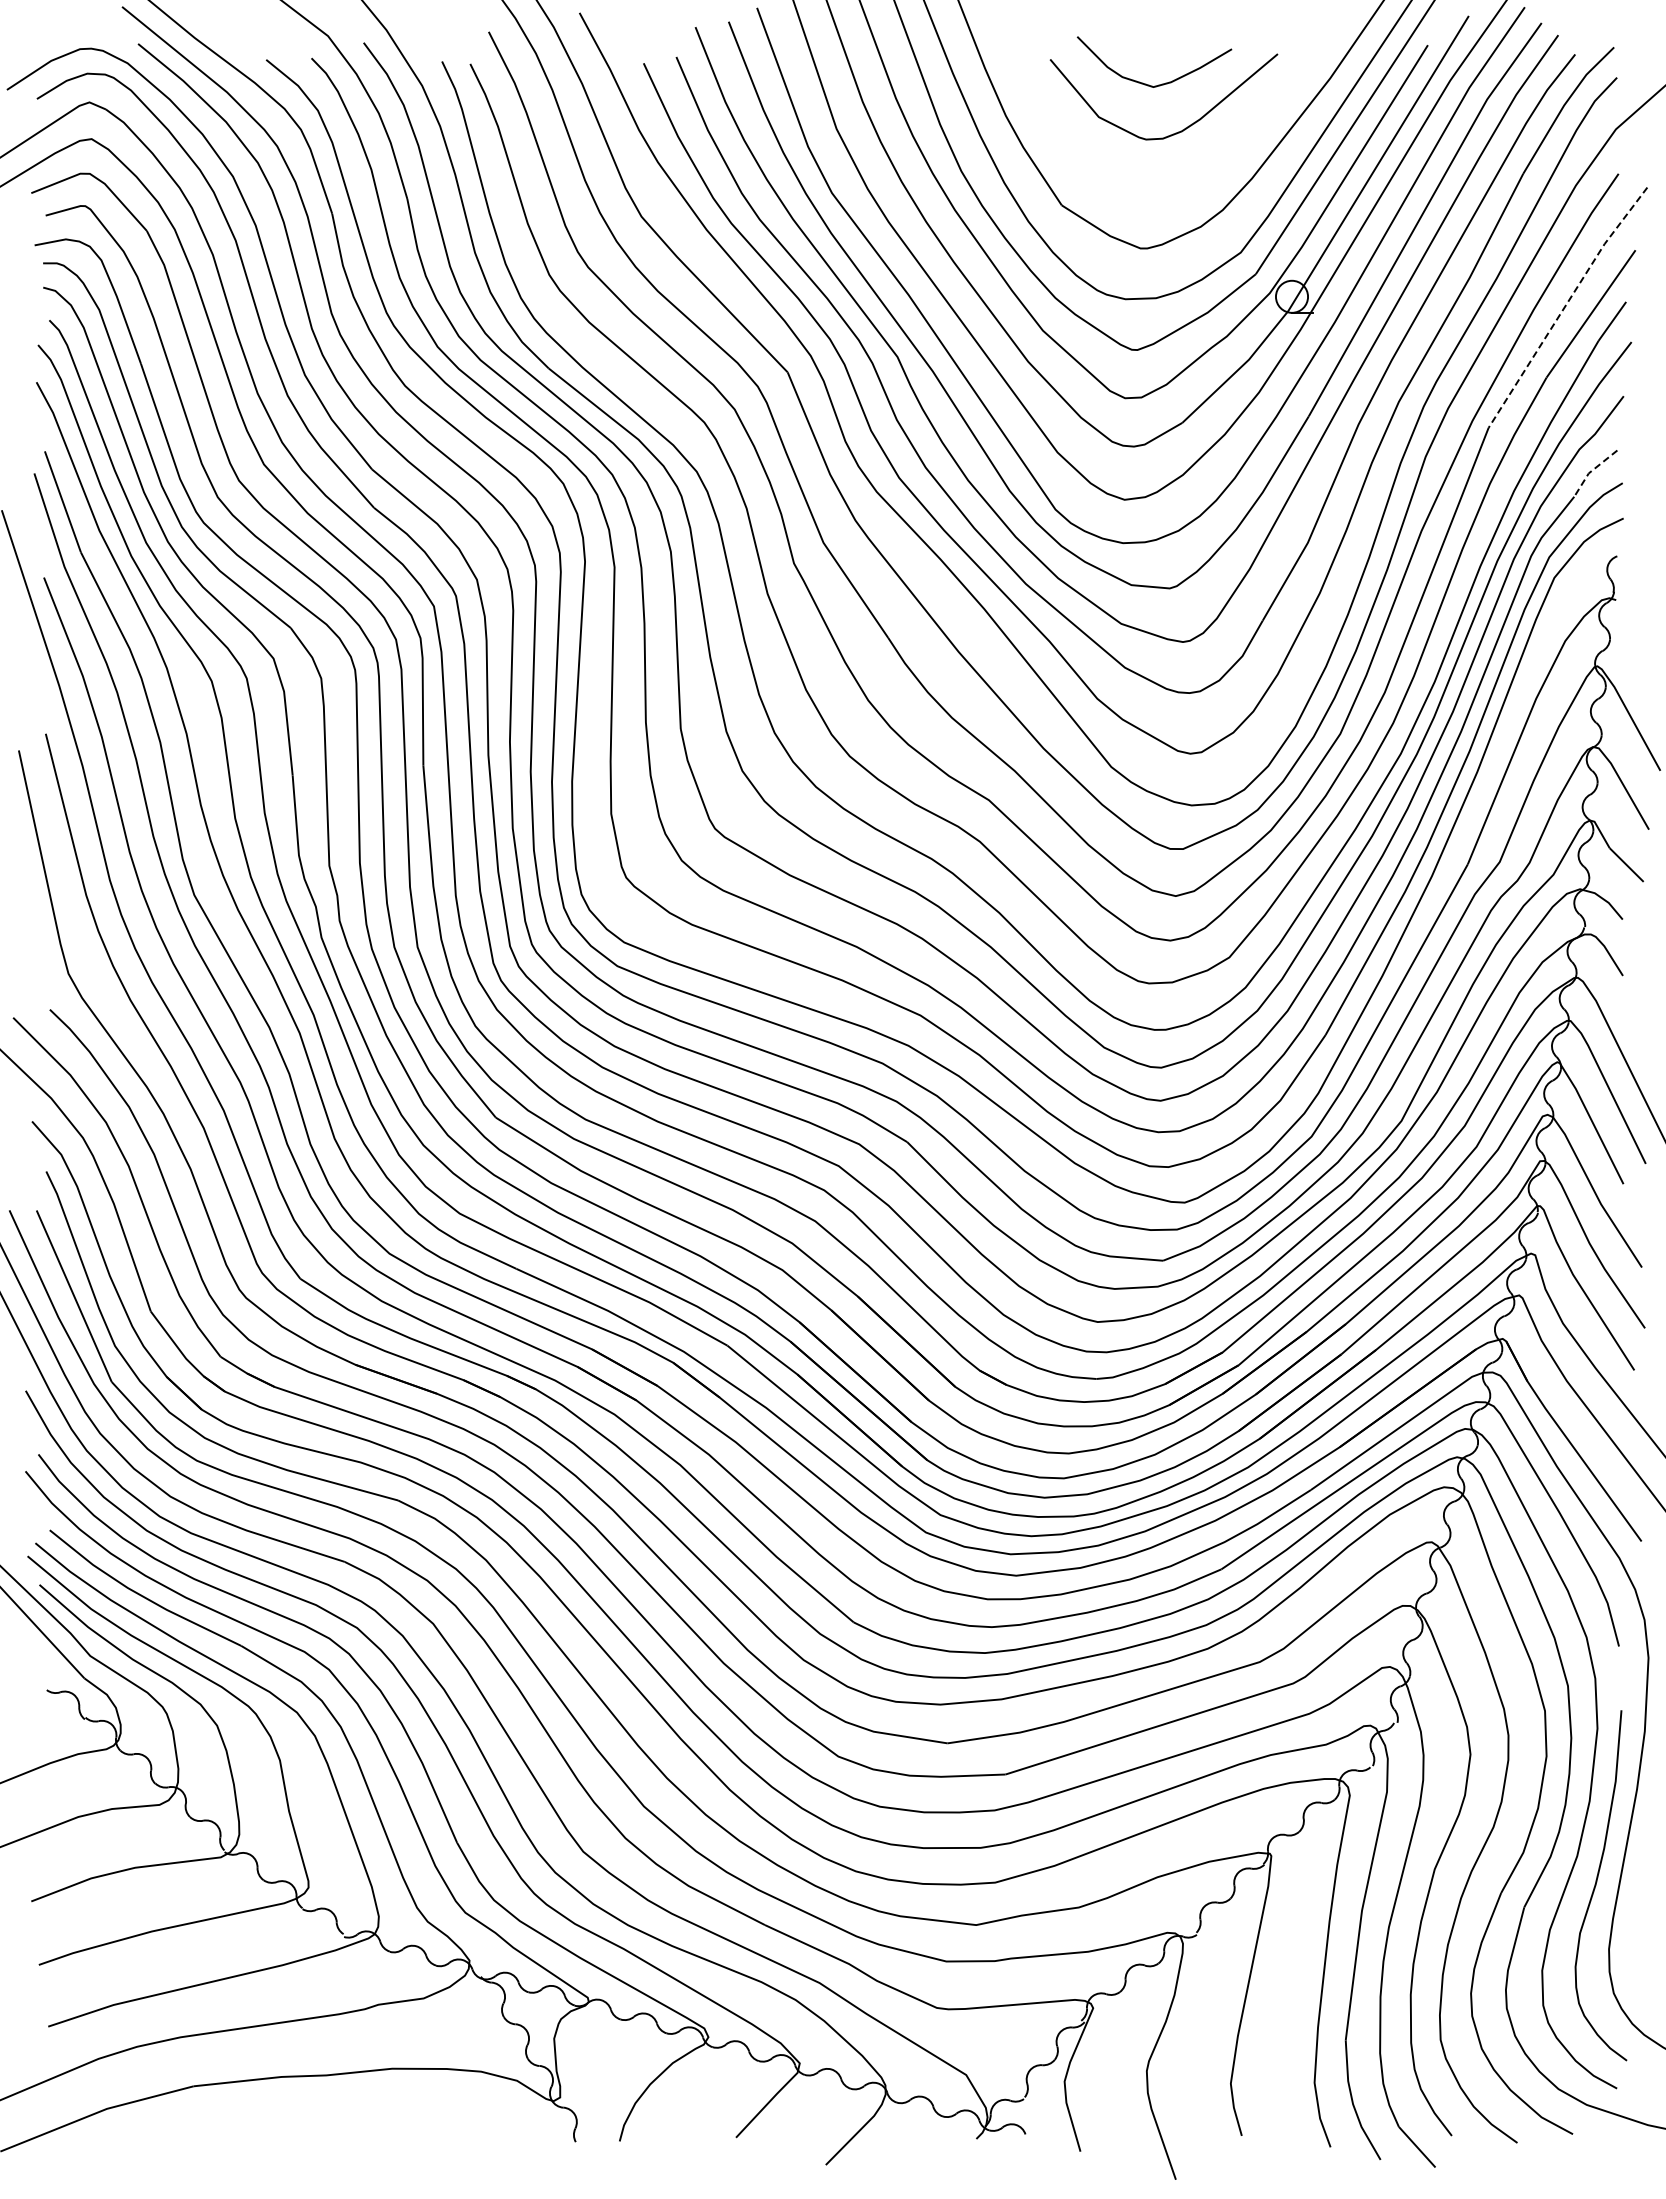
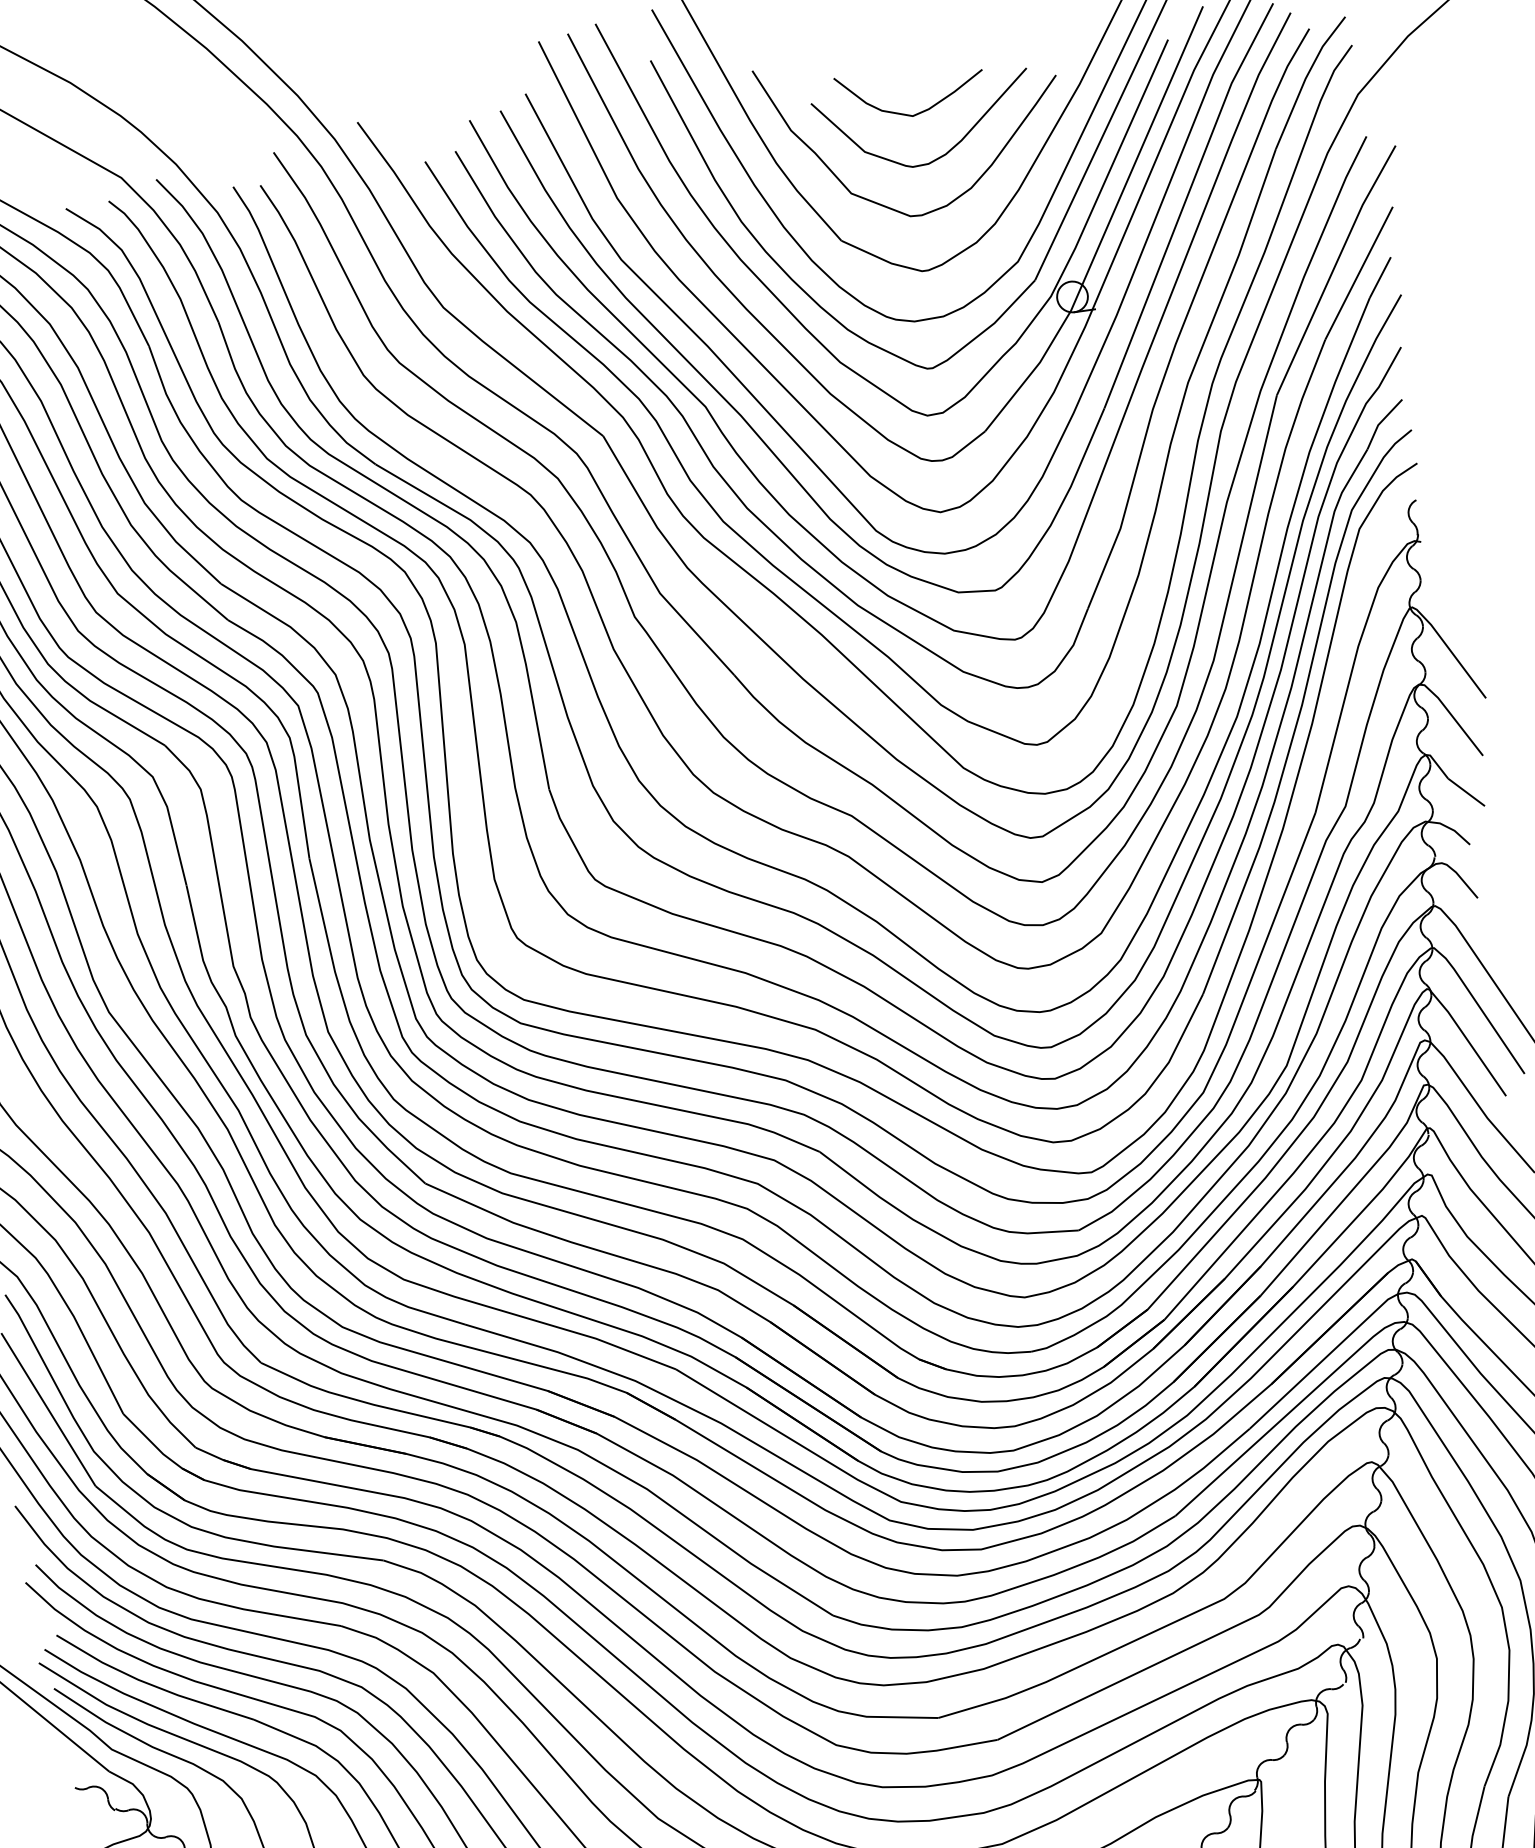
curve: (1107, 172) -> (880, 203), added
line: (1565, 305) -> (1333, 268), dashed -> solid
line: (1591, 470) -> (1380, 422), dashed -> solid

